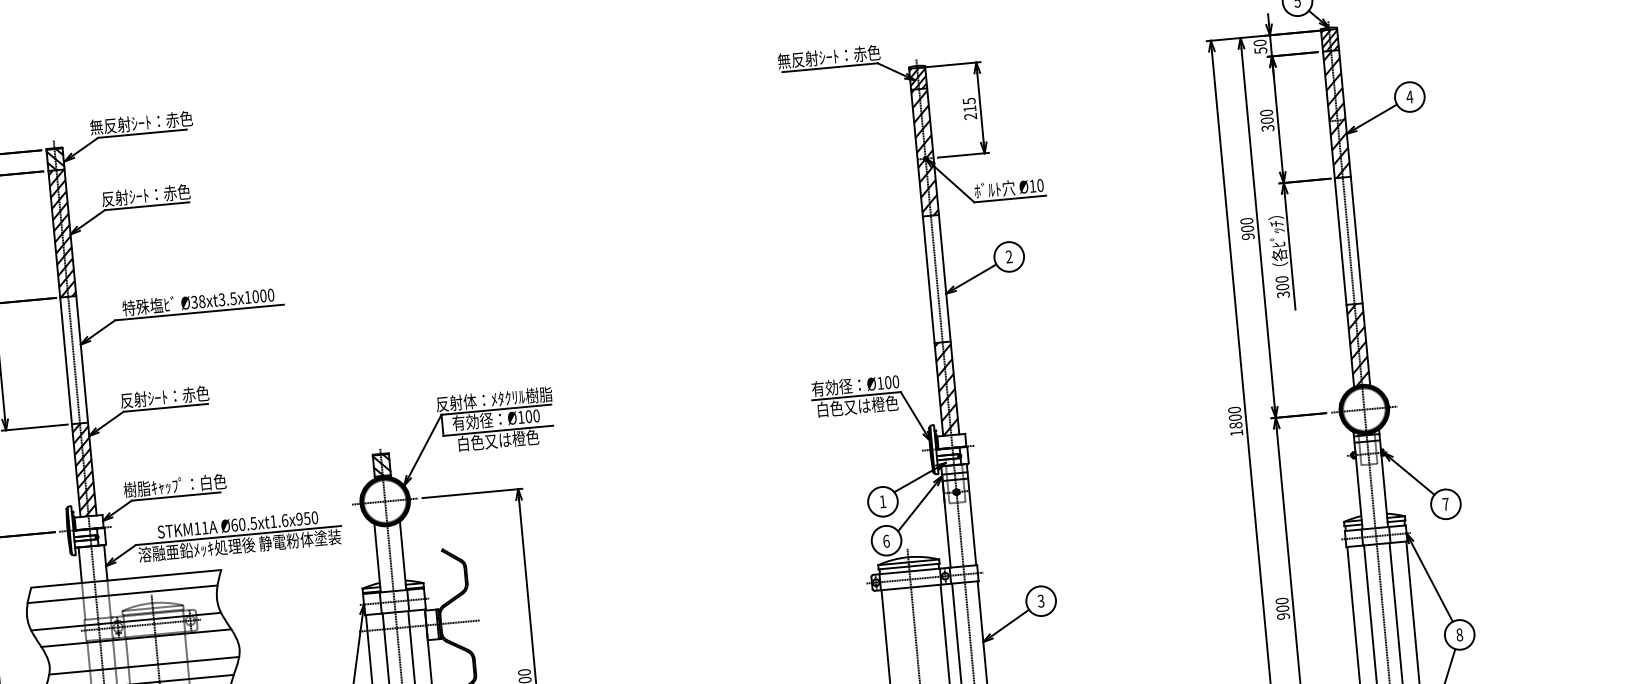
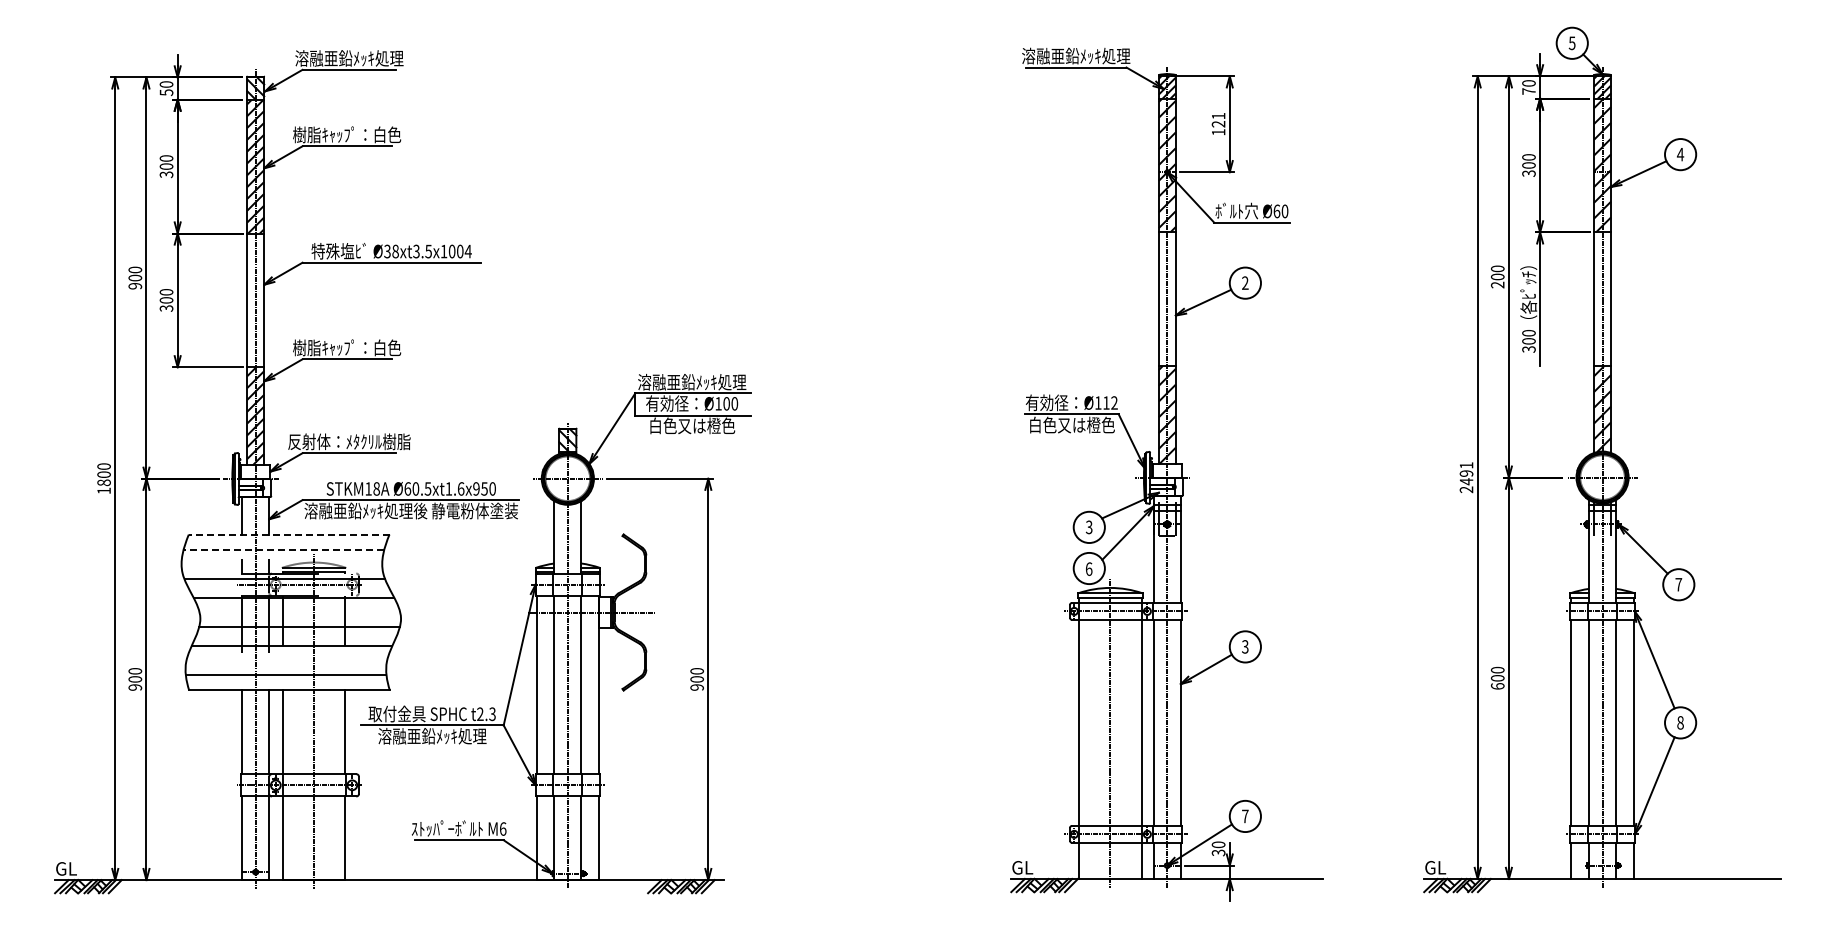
text: (1260, 50) -> (1528, 91), 50 -> 70
text: (829, 56) -> (1076, 55), 無反射ｼｰﾄ：赤色 -> 溶融亜鉛ﾒｯｷ処理
text: (969, 108) -> (1218, 123), 215 -> 121
text: (141, 122) -> (349, 58), 無反射ｼｰﾄ：赤色 -> 溶融亜鉛ﾒｯｷ処理
text: (1032, 186) -> (1276, 211), Ø10 -> Ø60
text: (146, 195) -> (347, 134), 反射ｼｰﾄ：赤色 -> 樹脂ｷｬｯﾌﾟ：白色
text: (1247, 236) -> (1497, 284), 900 -> 200
text: (270, 295) -> (467, 251), Ø38xt3.5x1000 -> Ø38xt3.5x1004
text: (892, 381) -> (1110, 402), Ø100 -> Ø112
text: (165, 396) -> (347, 347), 反射ｼｰﾄ：赤色 -> 樹脂ｷｬｯﾌﾟ：白色
text: (494, 398) -> (692, 381), 反射体：ﾒﾀｸﾘﾙ樹脂 -> 溶融亜鉛ﾒｯｷ処理
text: (1235, 421) -> (1466, 477), 1800 -> 2491
text: (175, 485) -> (349, 441), 樹脂ｷｬｯﾌﾟ：白色 -> 反射体：ﾒﾀｸﾘﾙ樹脂
text: (882, 501) -> (1088, 527), 1 -> 3
text: (204, 527) -> (376, 488), STKM11A -> STKM18A
line: (125, 578) -> (288, 534), solid -> dashed
line: (122, 594) -> (283, 550), solid -> dashed
text: (1283, 616) -> (1497, 686), 900 -> 600

